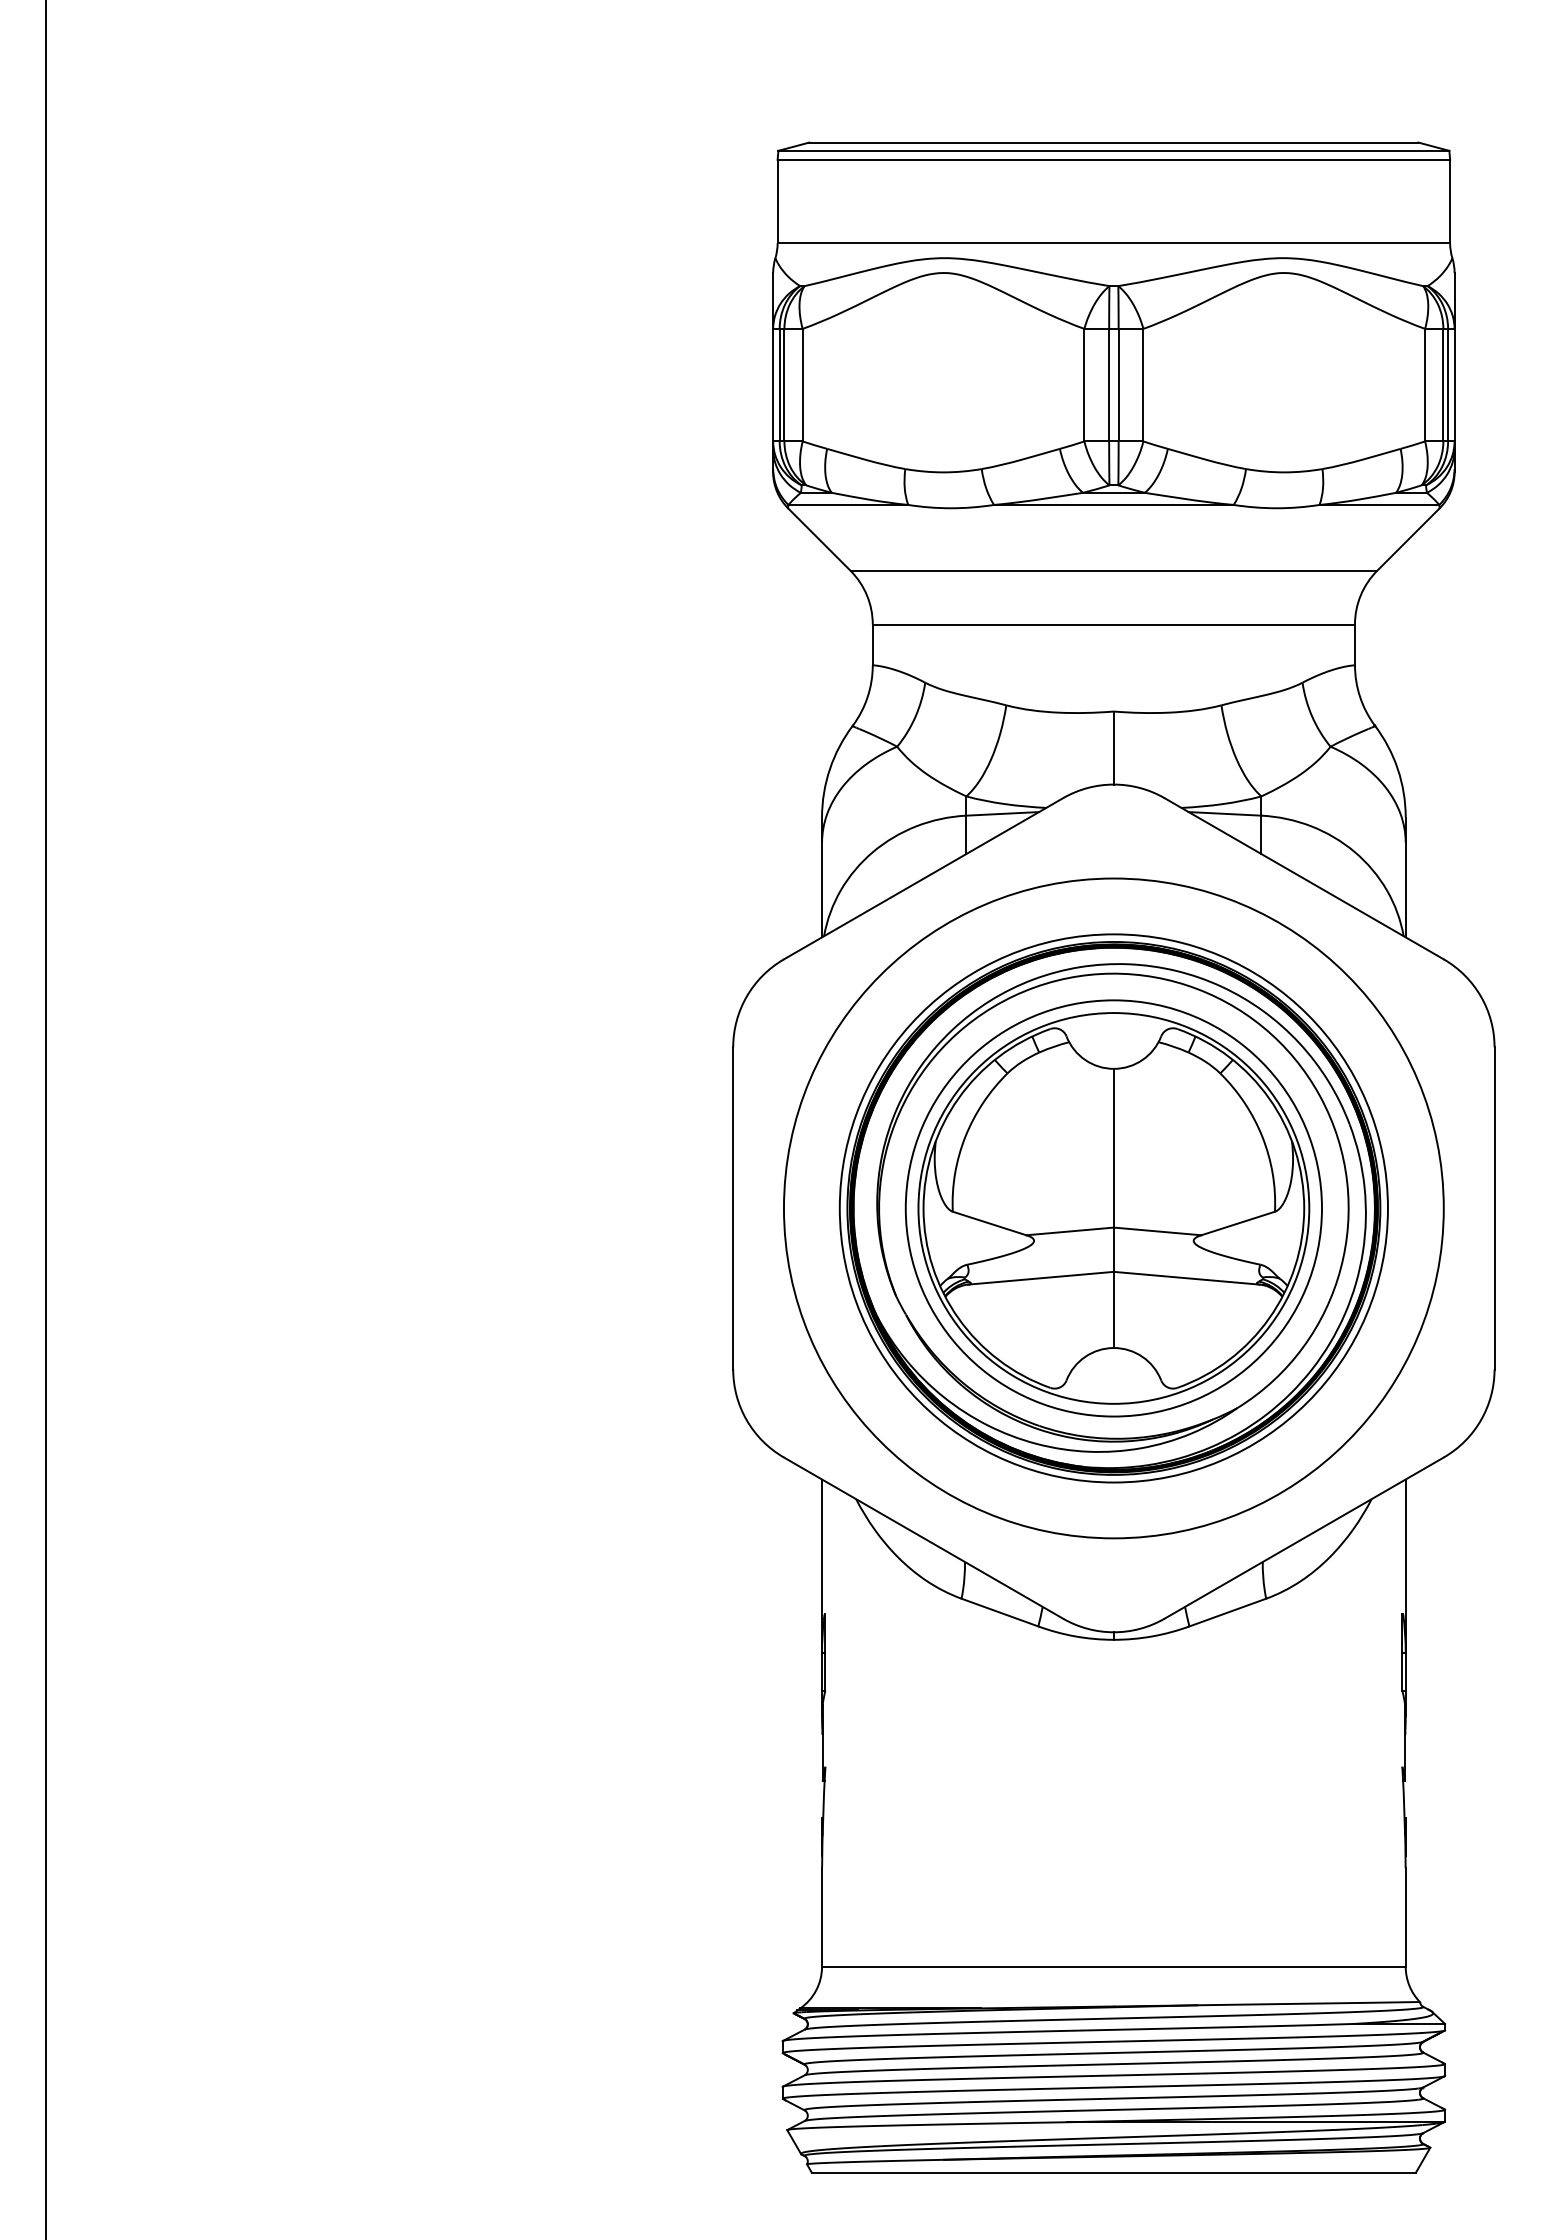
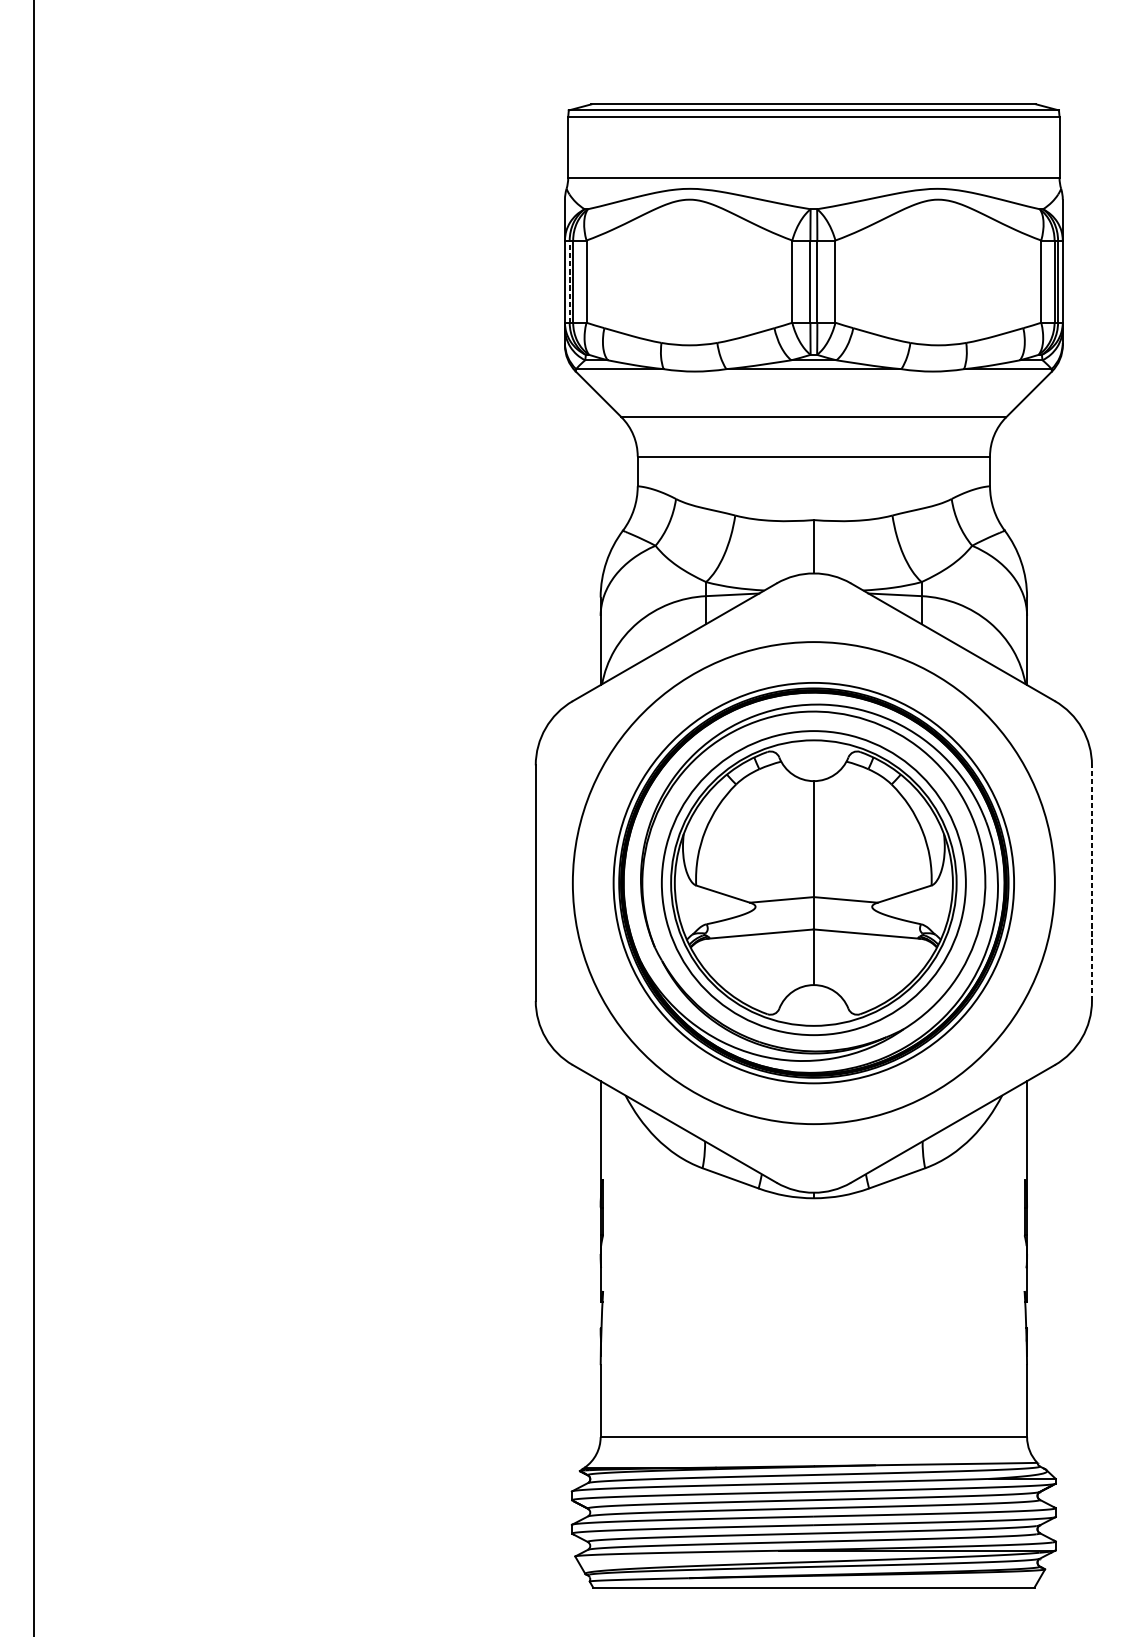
line: (779, 384) -> (569, 281), solid -> dashed
line: (1494, 1207) -> (1091, 882), solid -> dashed

